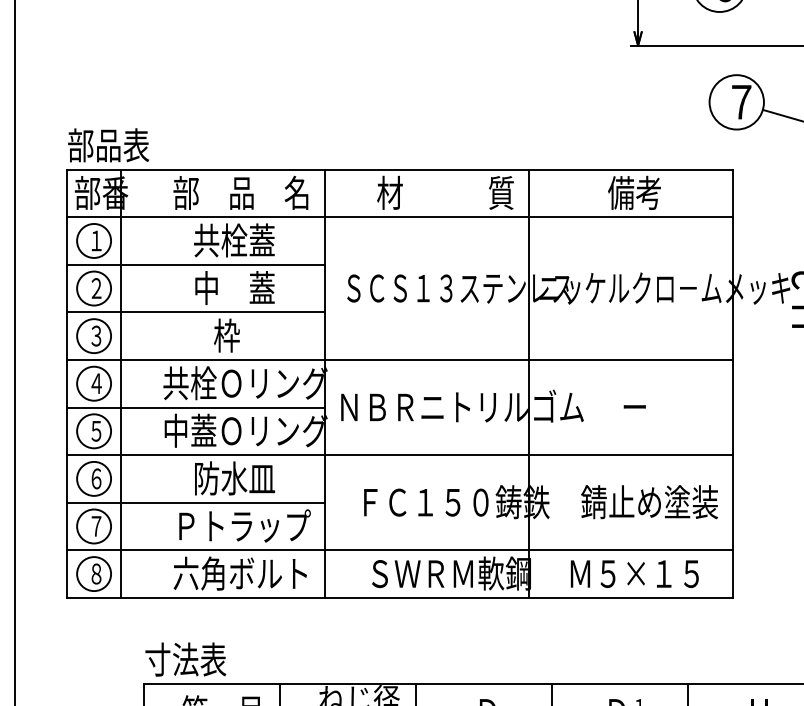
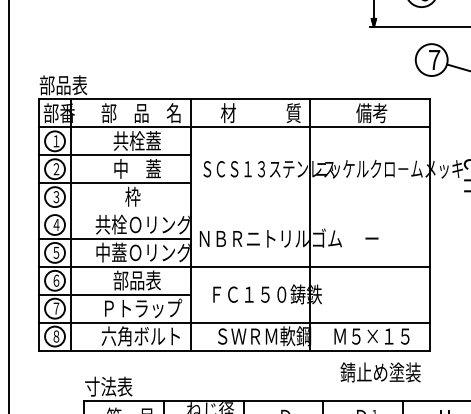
line: (400, 360) -> (234, 211), removed
text: (234, 478) -> (137, 280), 防水皿 -> 部品表
text: (649, 502) -> (380, 372), moved

